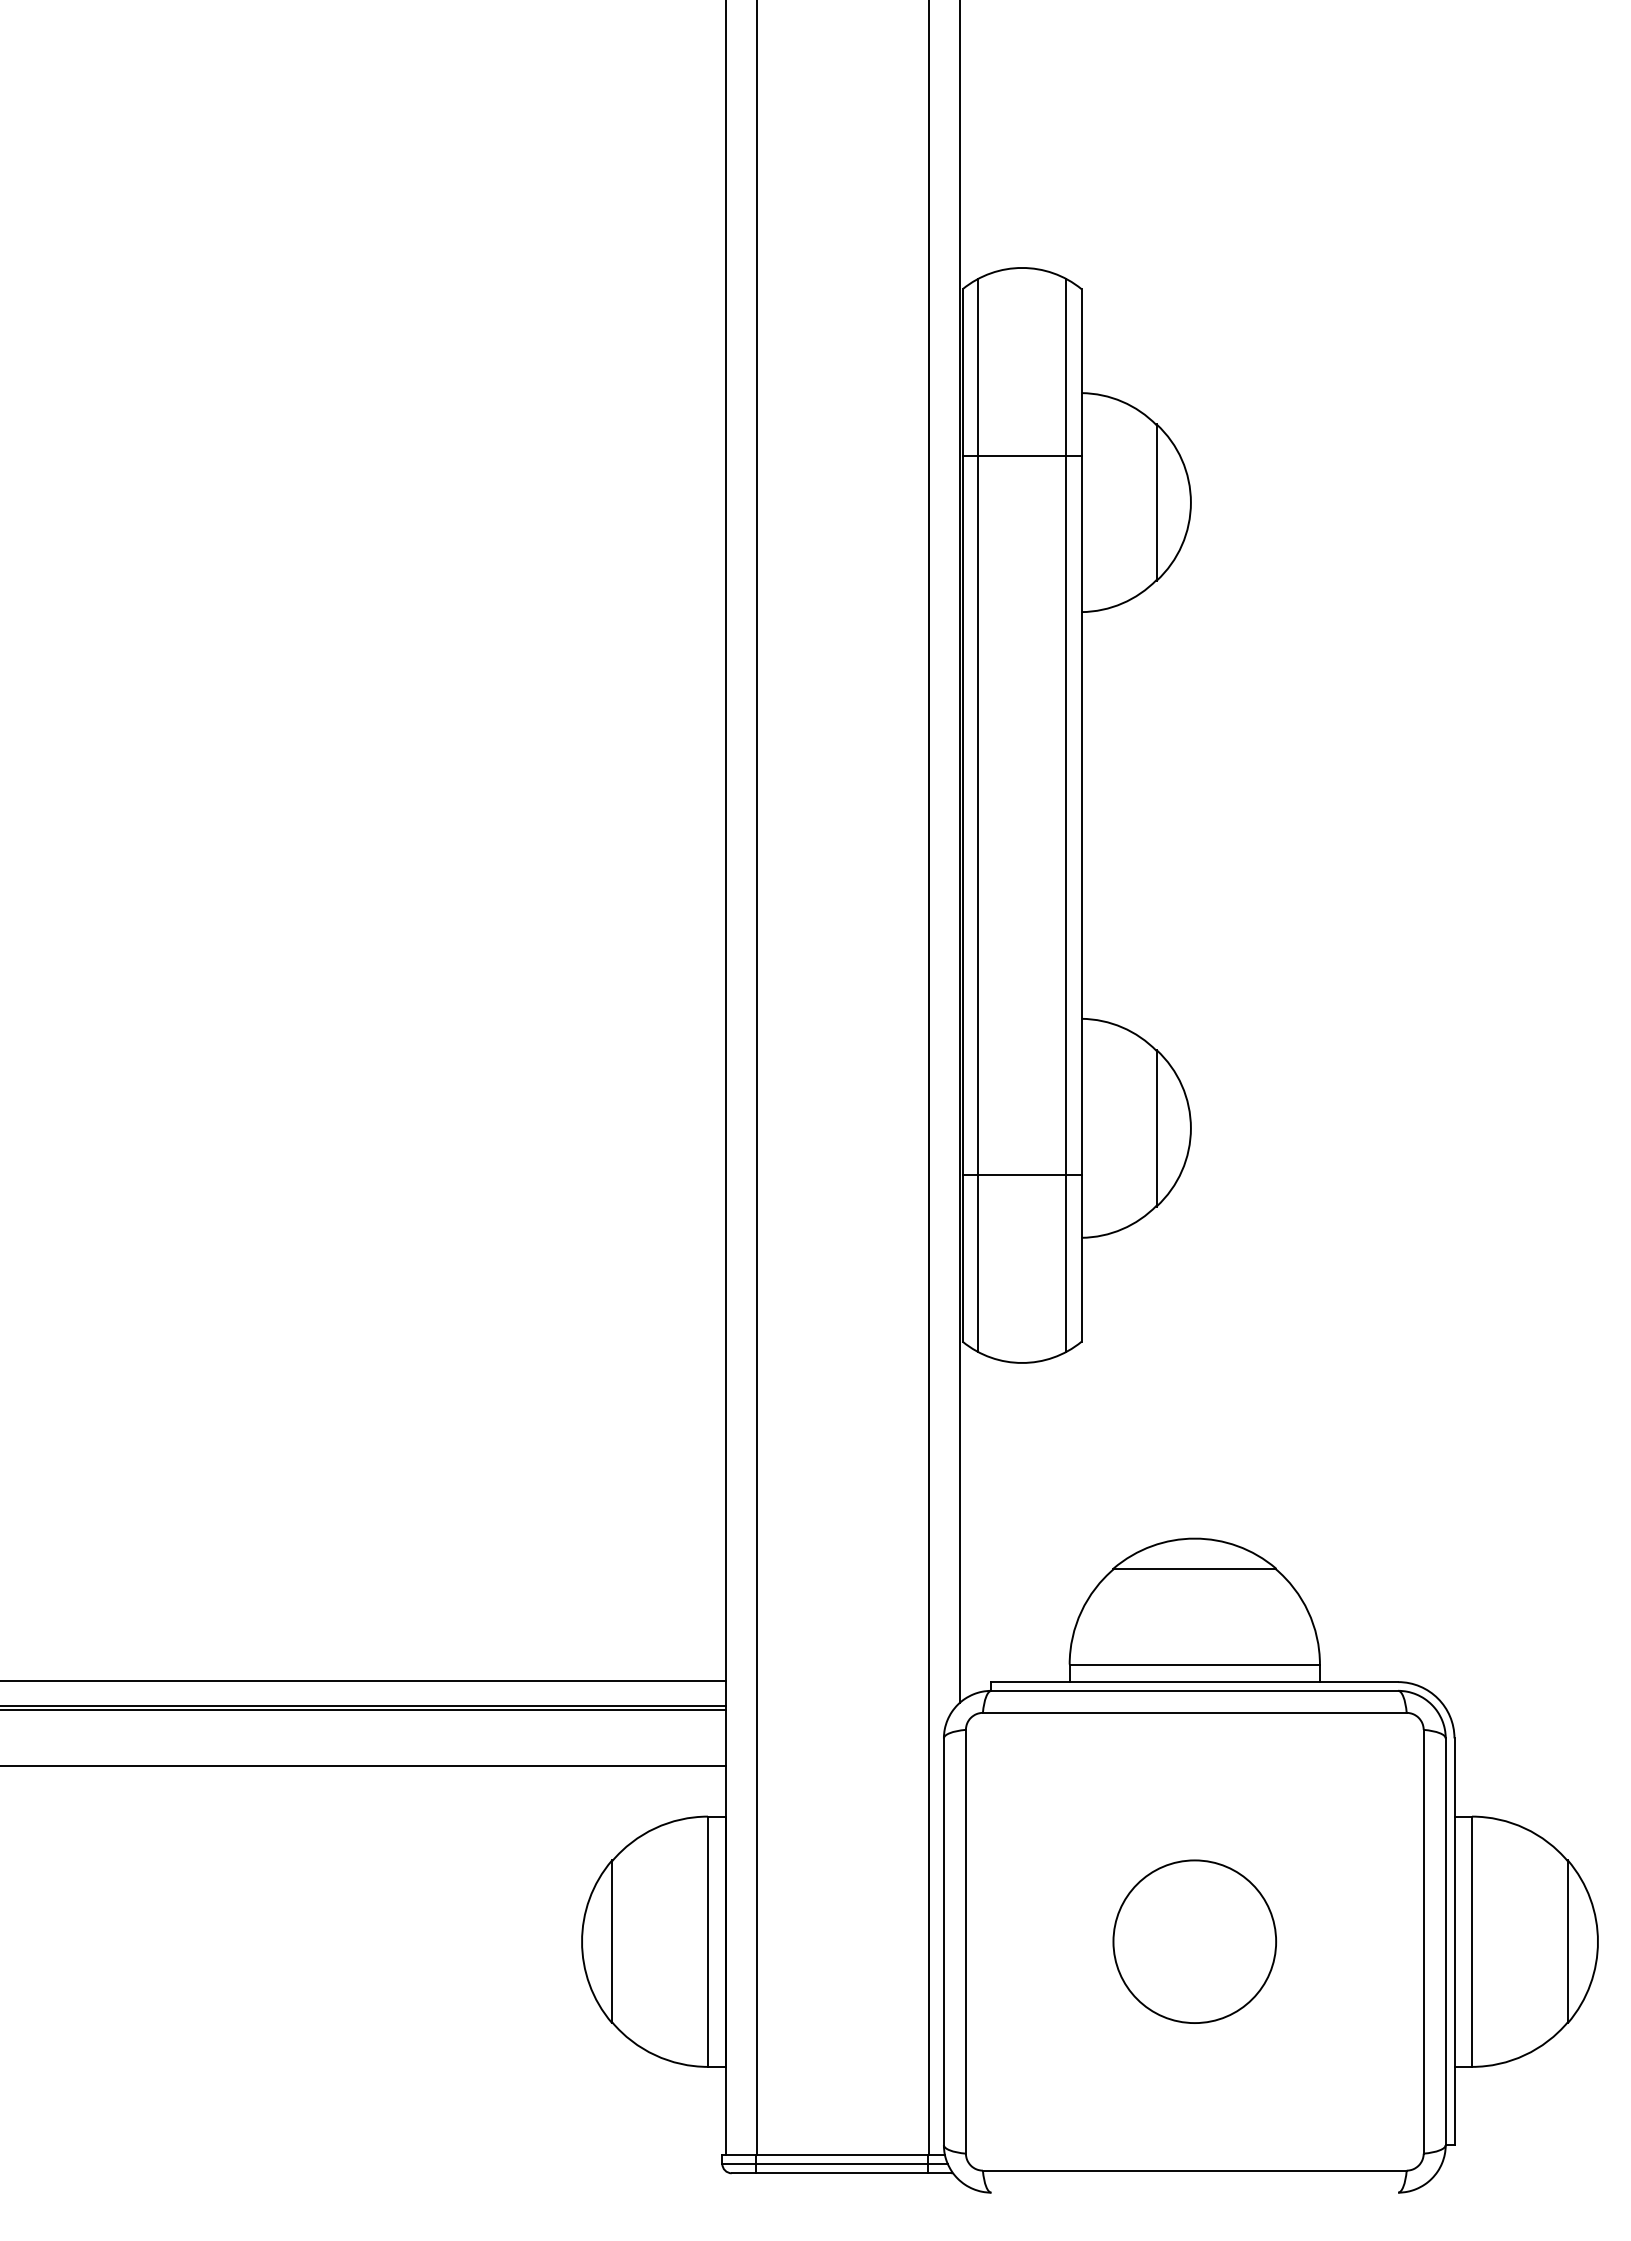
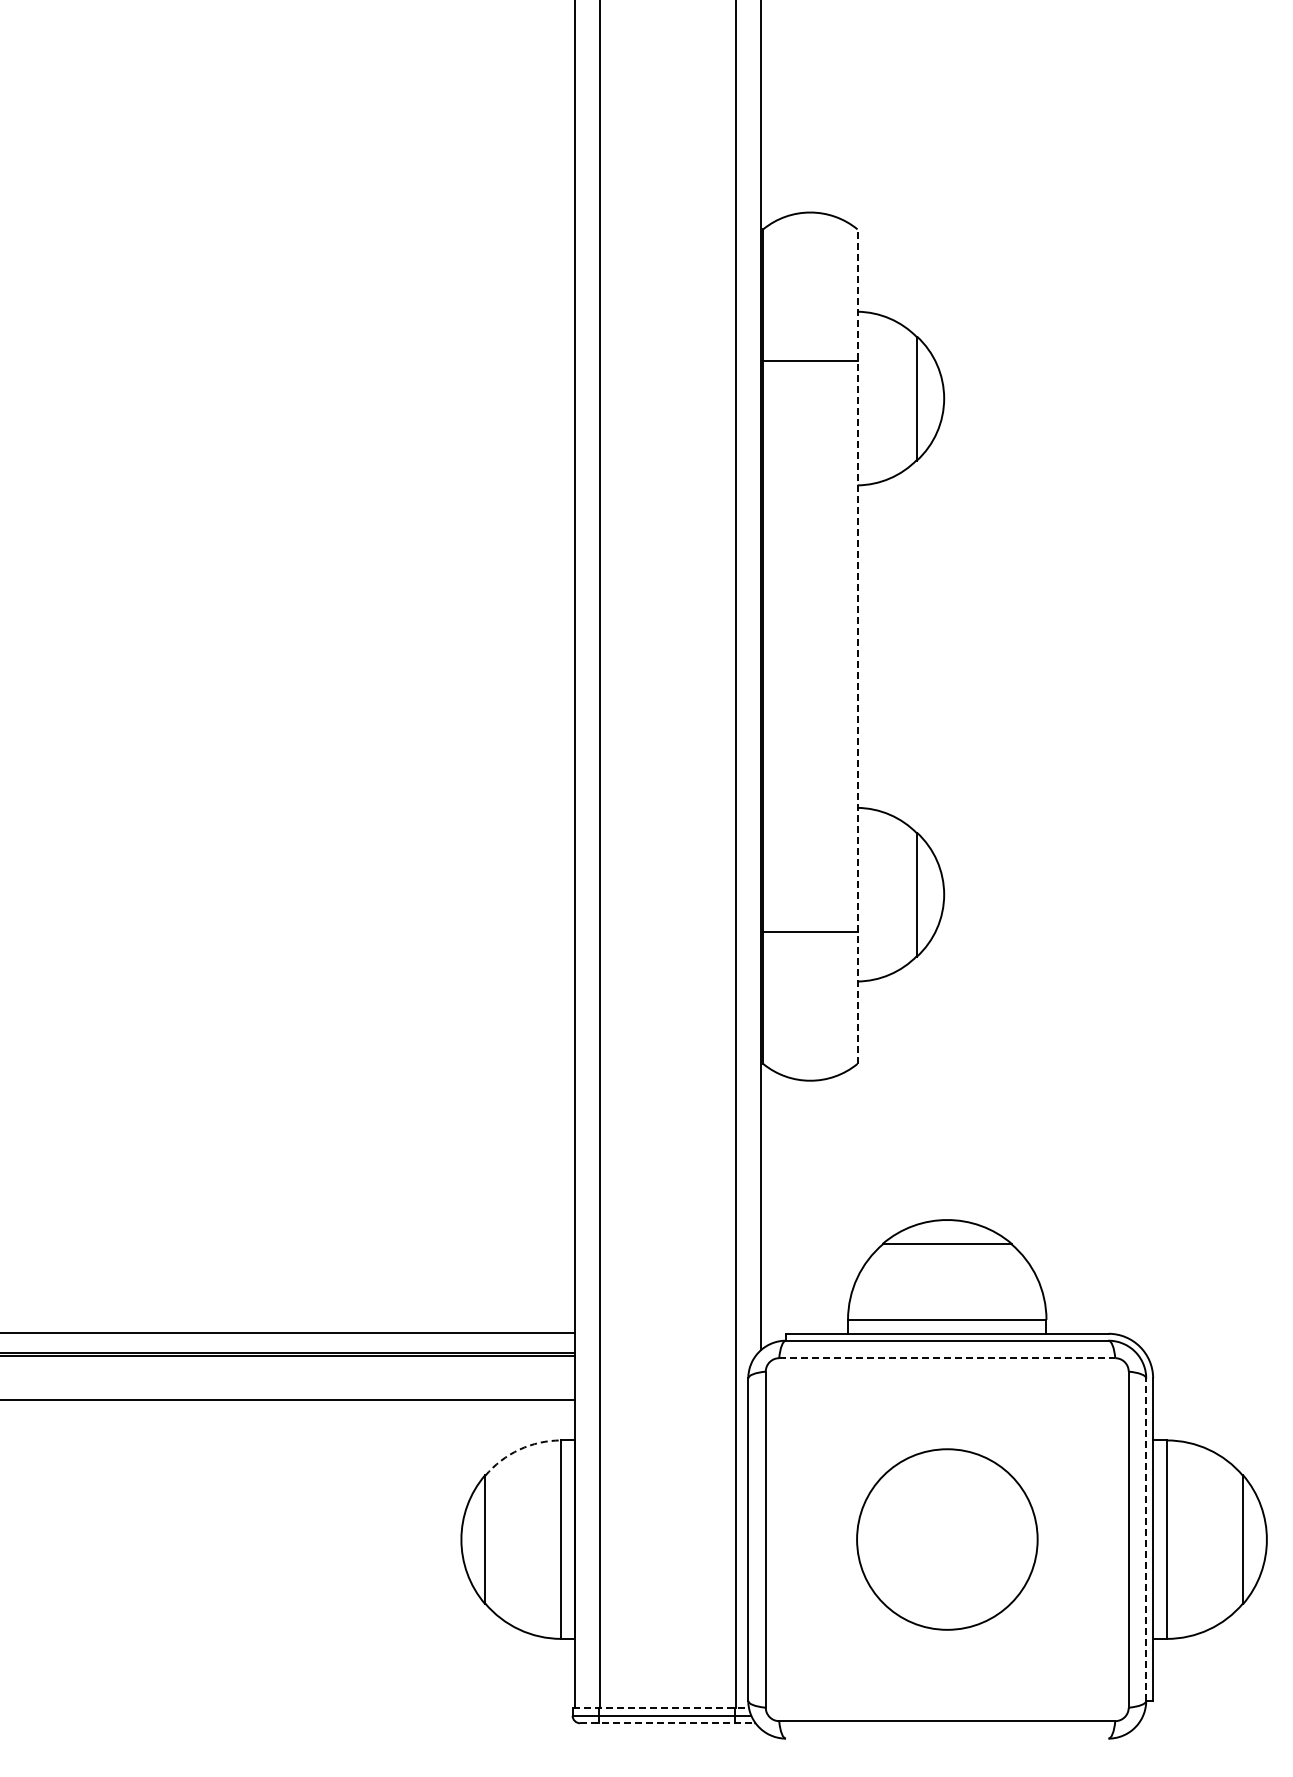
line: (978, 815) -> (775, 646), removed
line: (1066, 815) -> (845, 646), removed
line: (1081, 815) -> (857, 646), solid -> dashed
line: (1195, 1713) -> (947, 1358), solid -> dashed
arc: (655, 1828) -> (519, 1449), solid -> dashed
circle: (1193, 1941) -> (946, 1539), size x1.4
line: (1446, 1941) -> (1146, 1539), solid -> dashed
line: (834, 2154) -> (661, 1708), solid -> dashed
line: (841, 2173) -> (667, 1723), solid -> dashed

